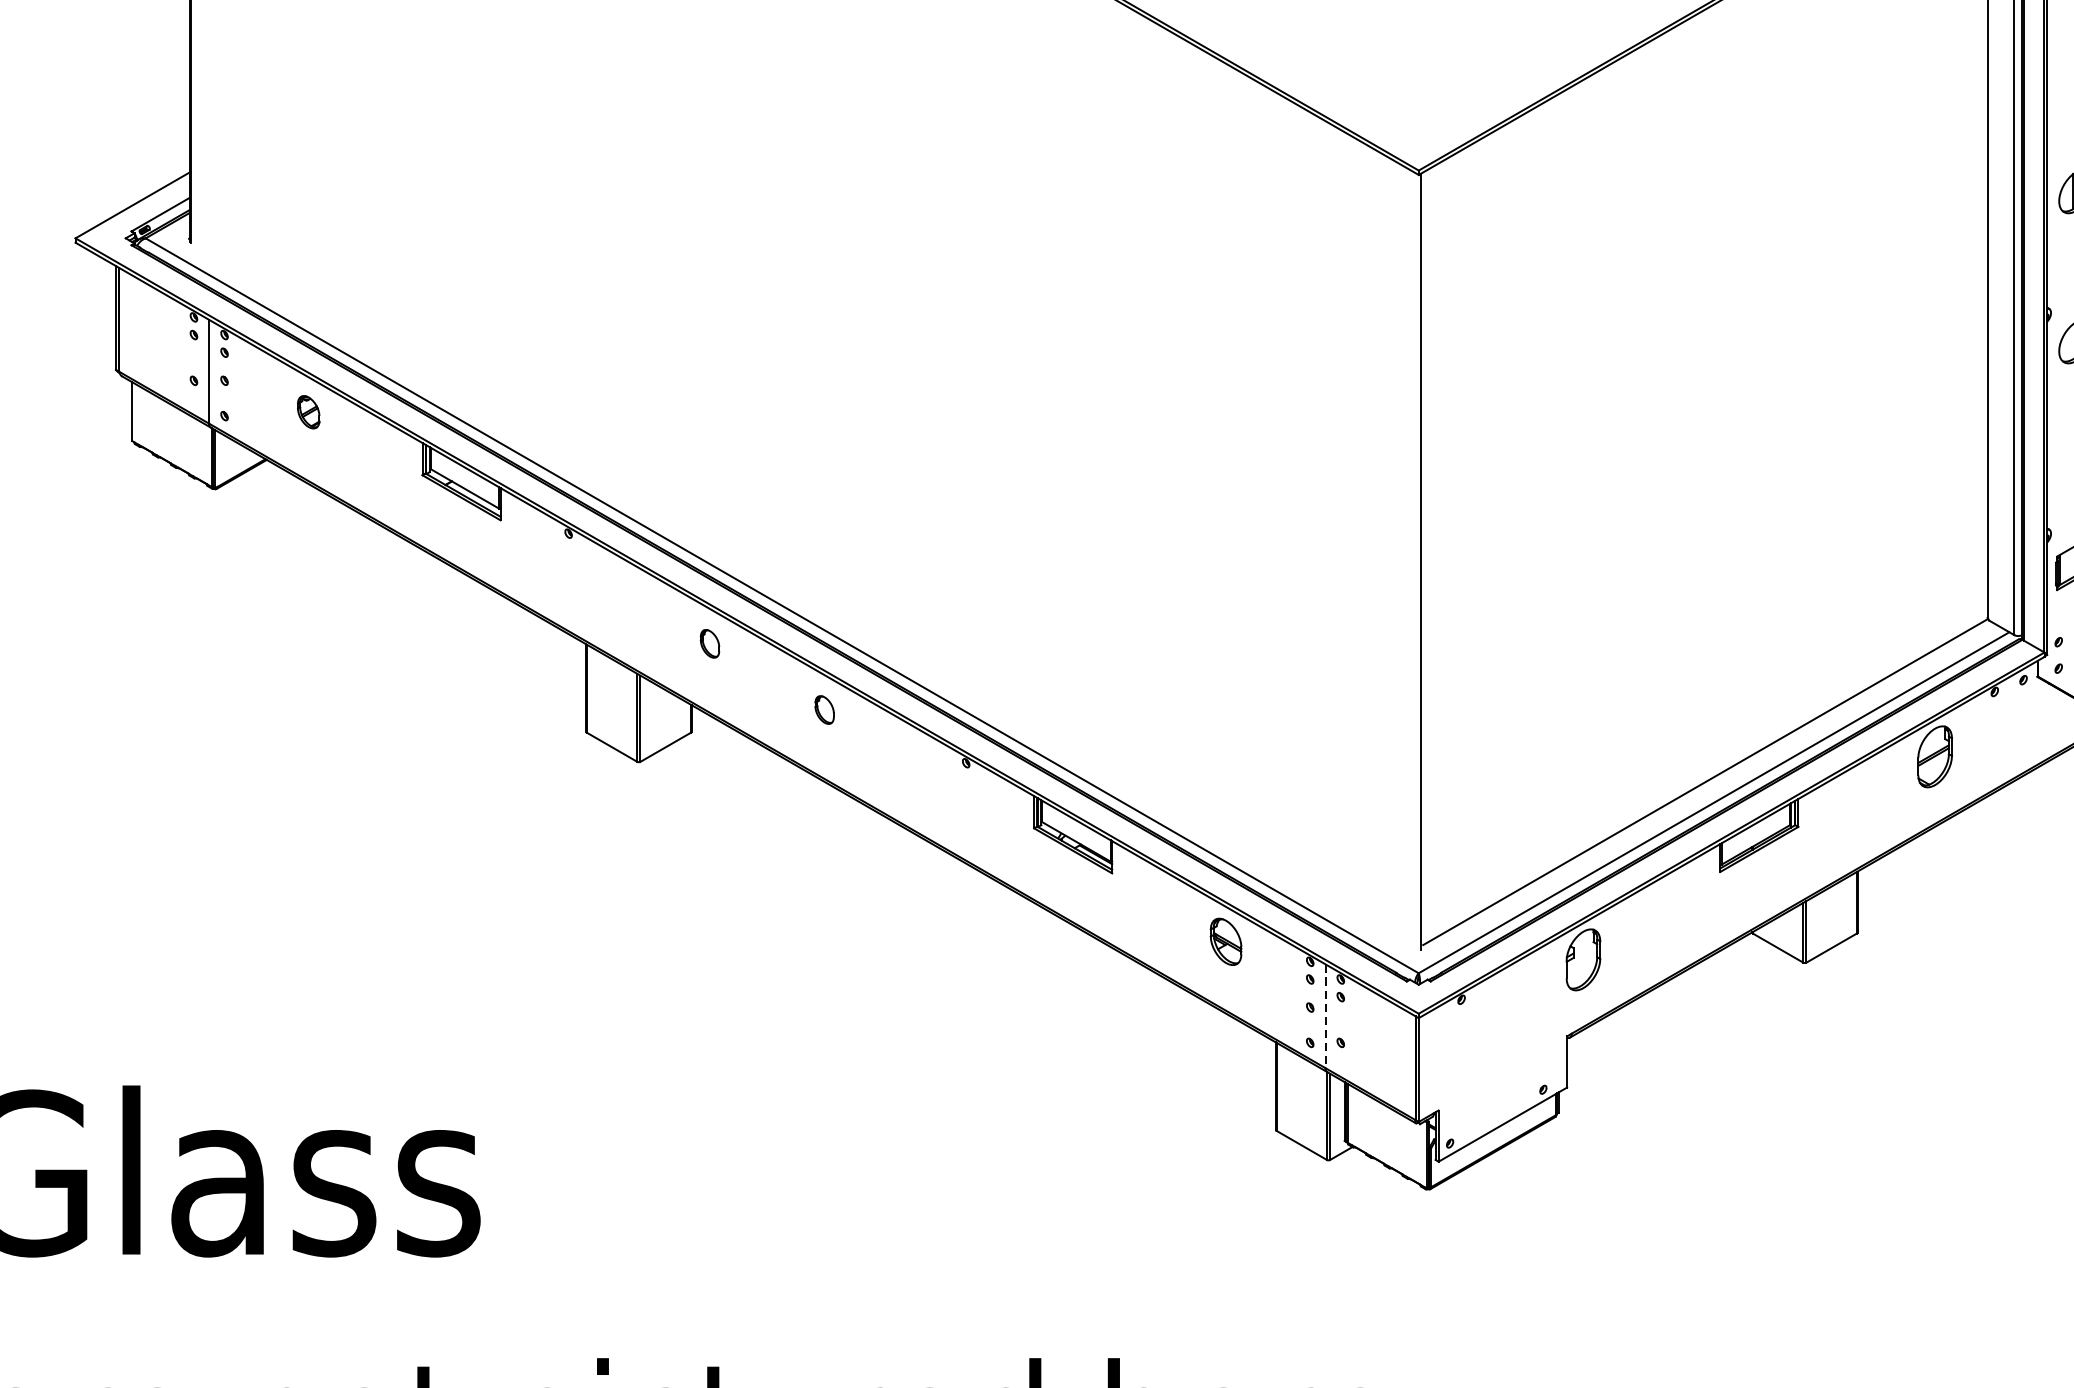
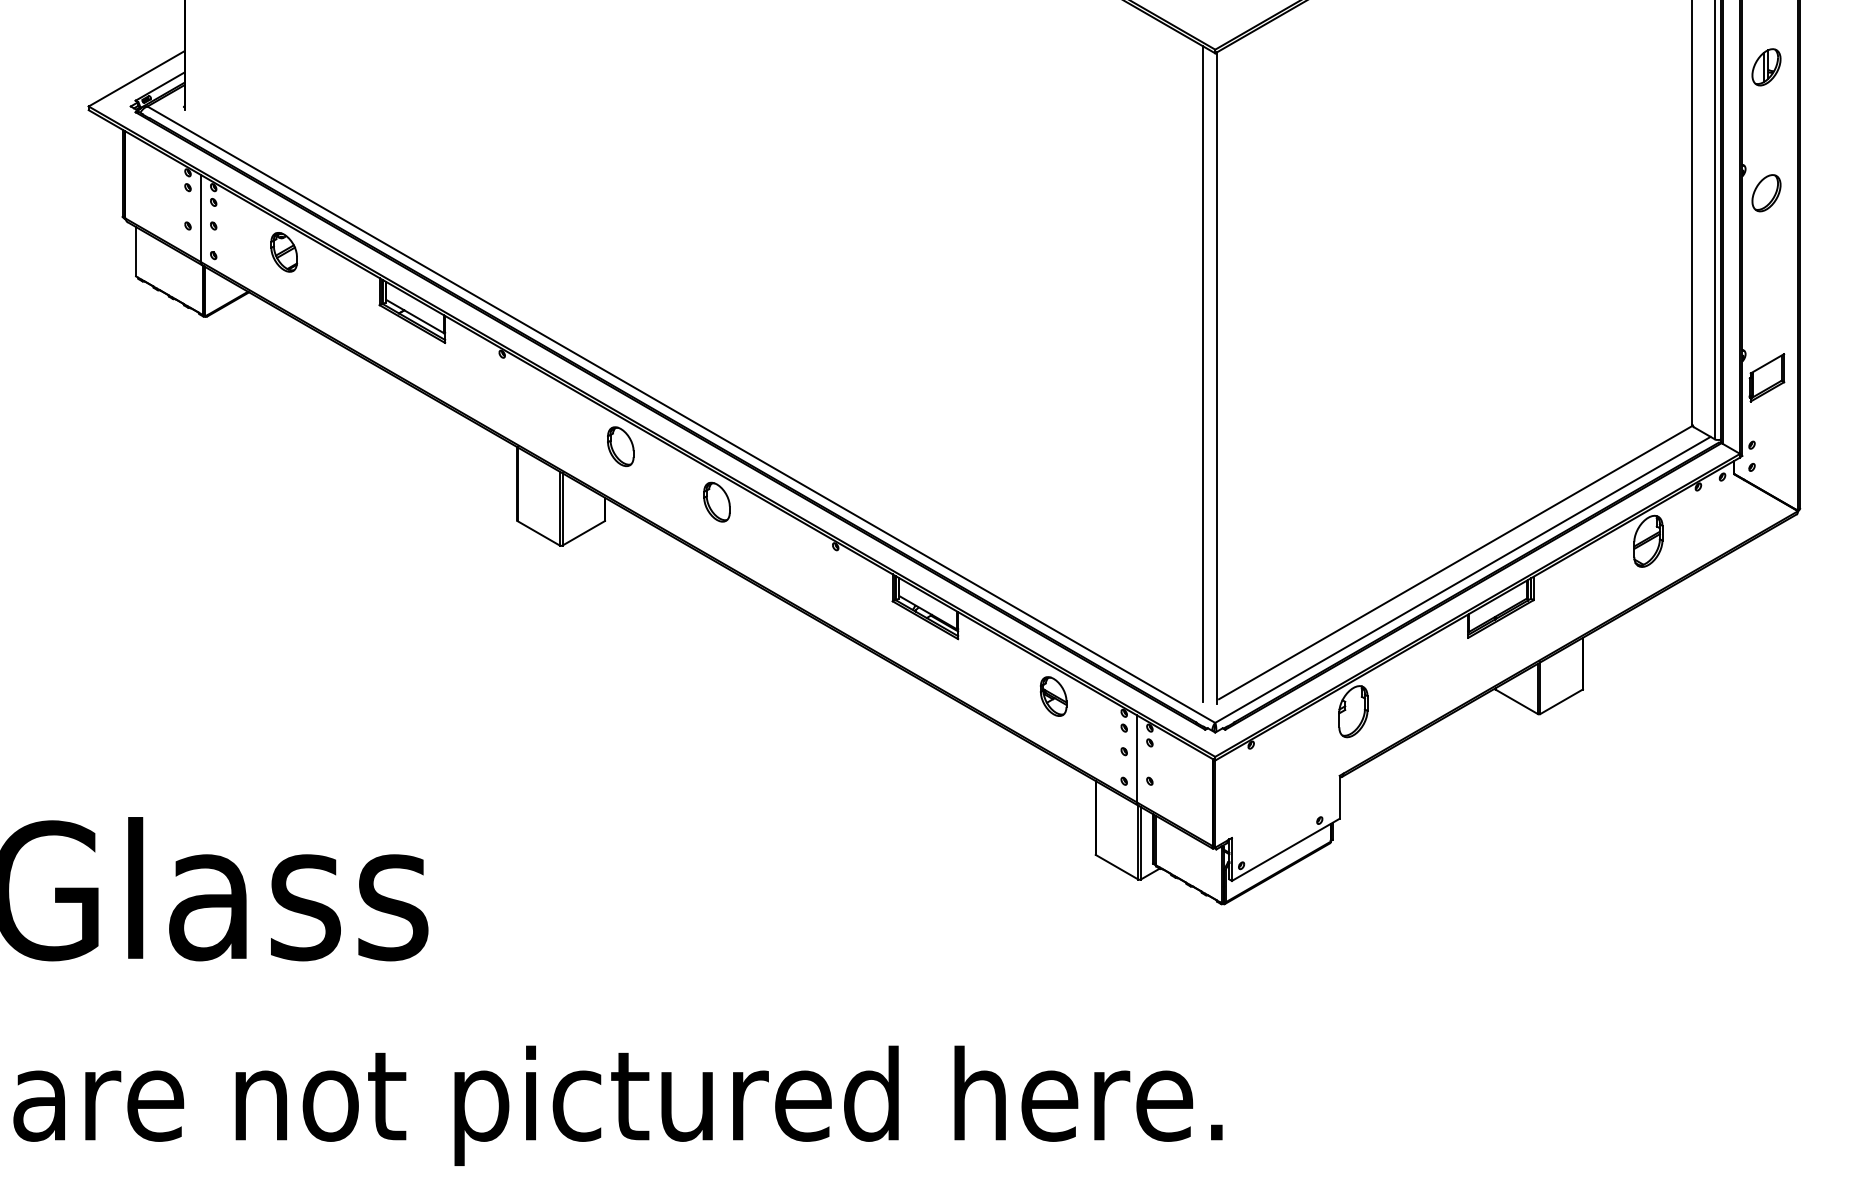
part: (308, 412) -> (284, 252), size x1.43
line: (1404, 556) -> (1203, 373), added
part: (709, 643) -> (620, 446), size x1.67
part: (824, 709) -> (716, 501), size x1.67
line: (1326, 1015) -> (1137, 758), dashed -> solid

